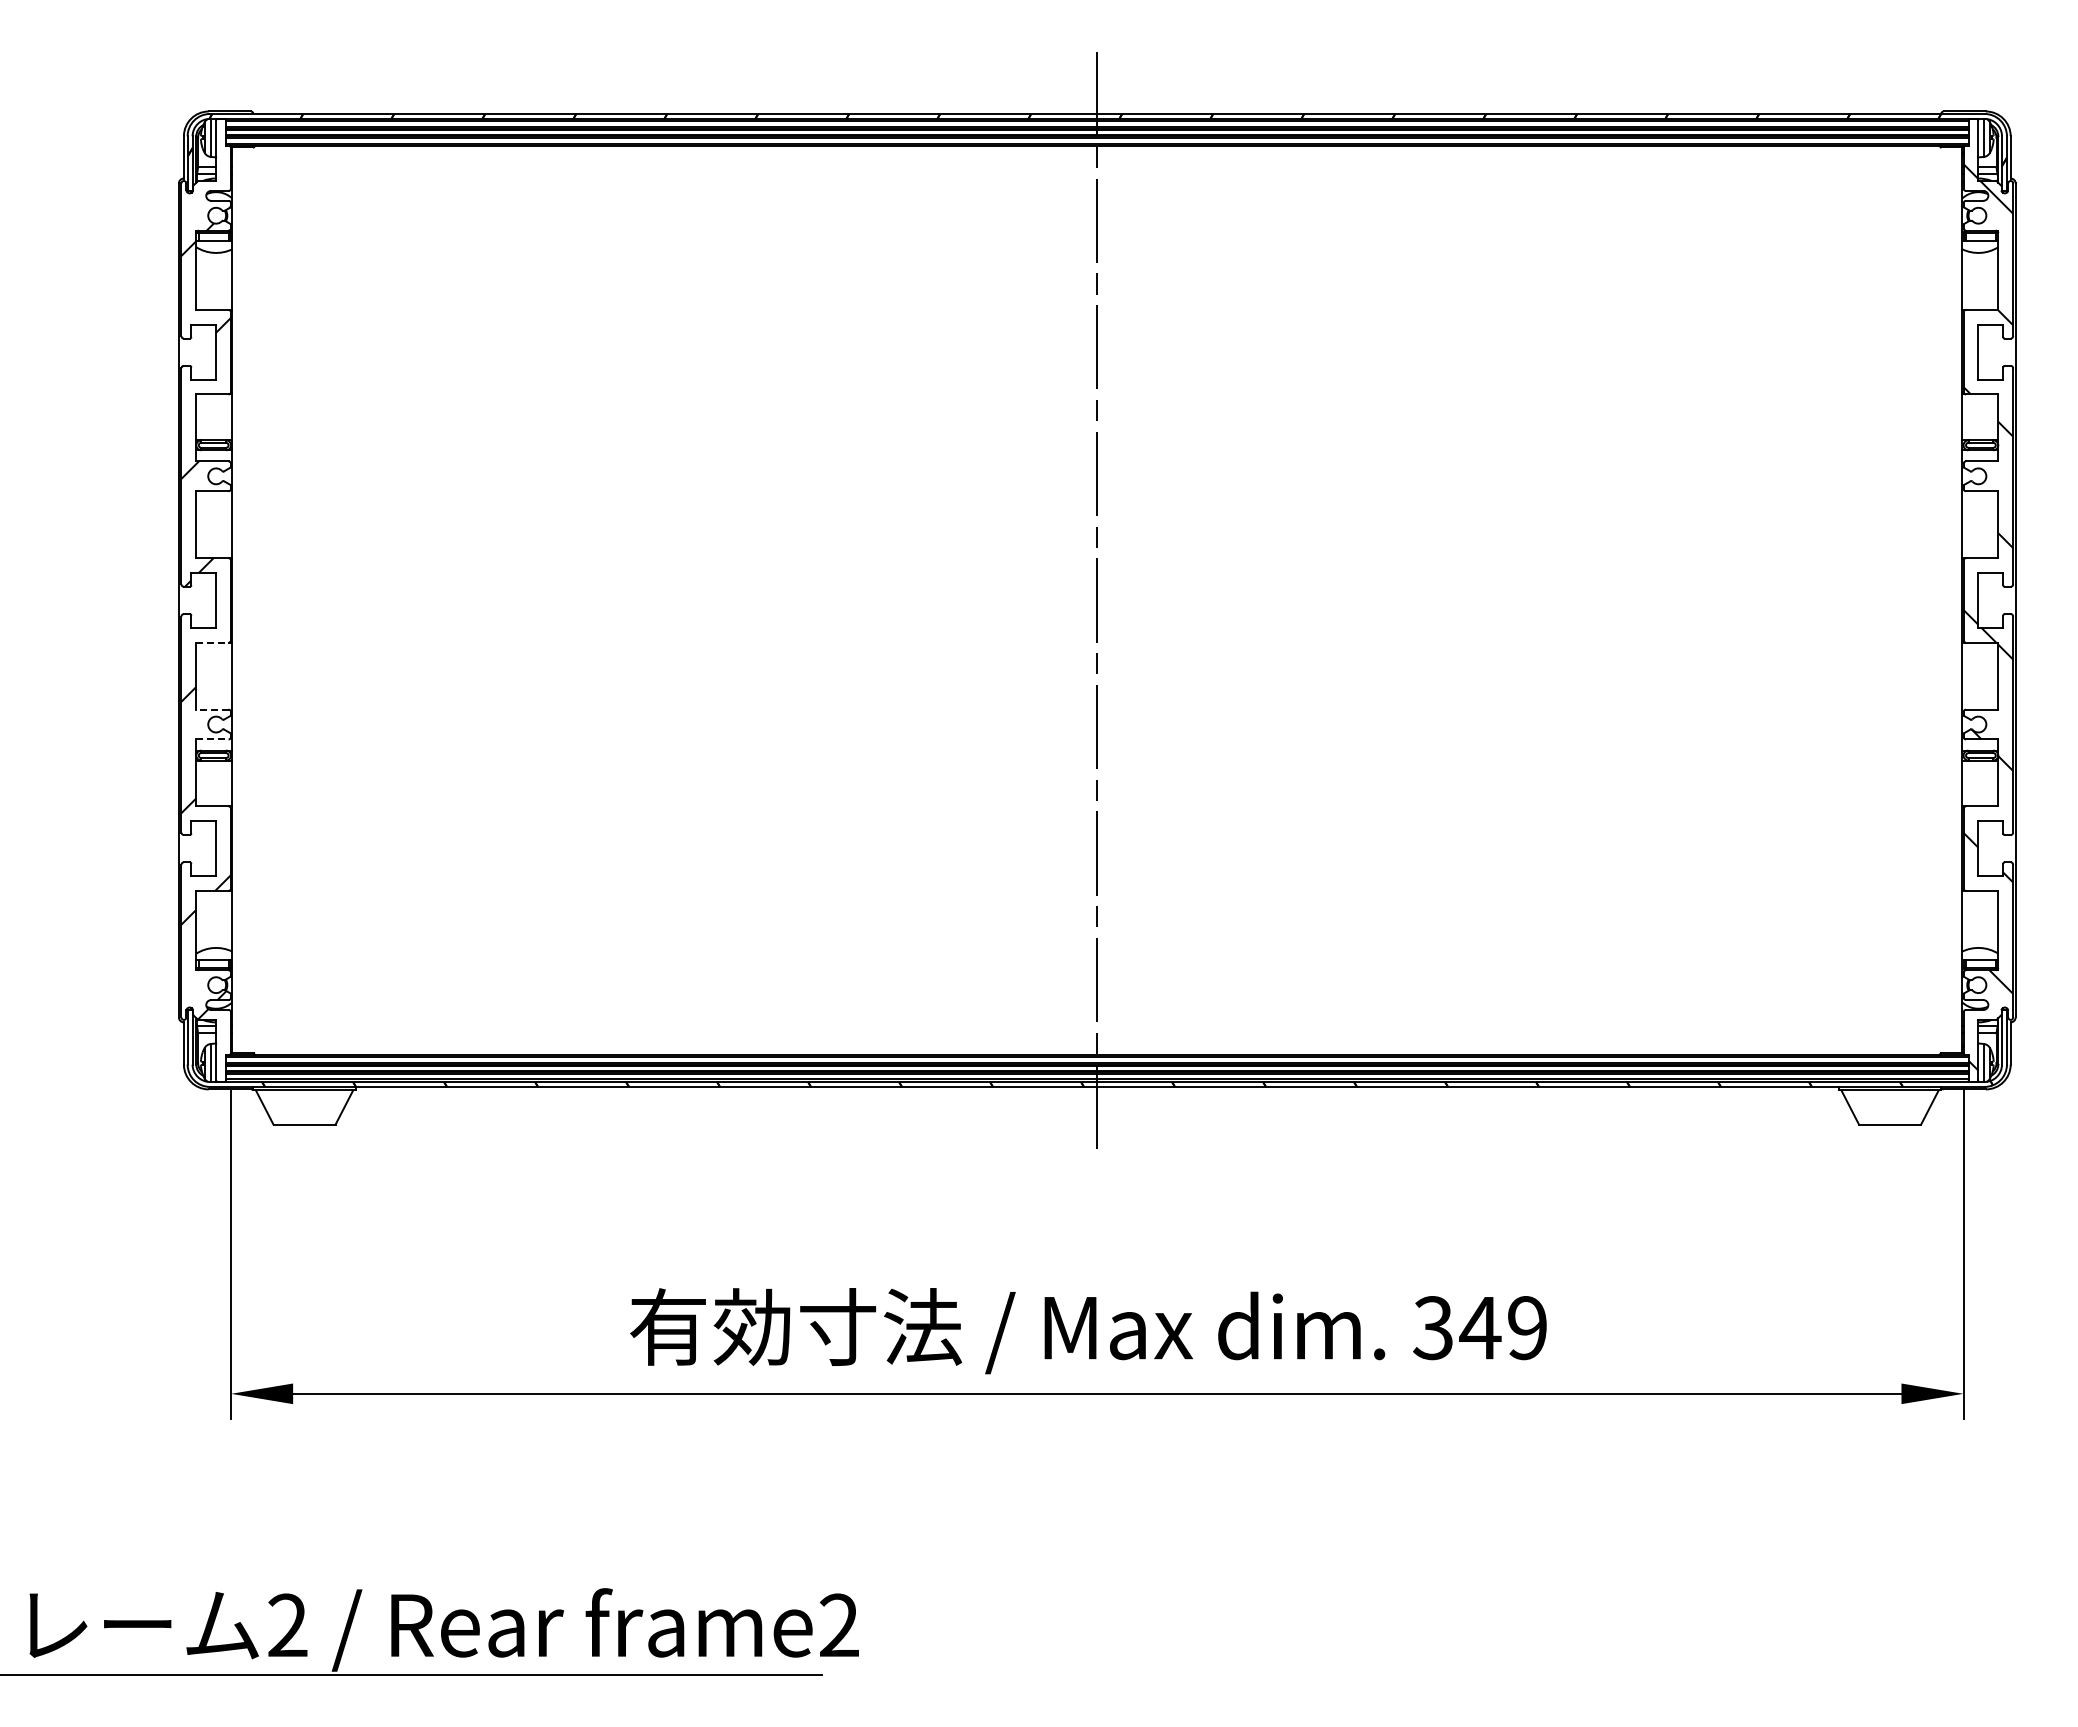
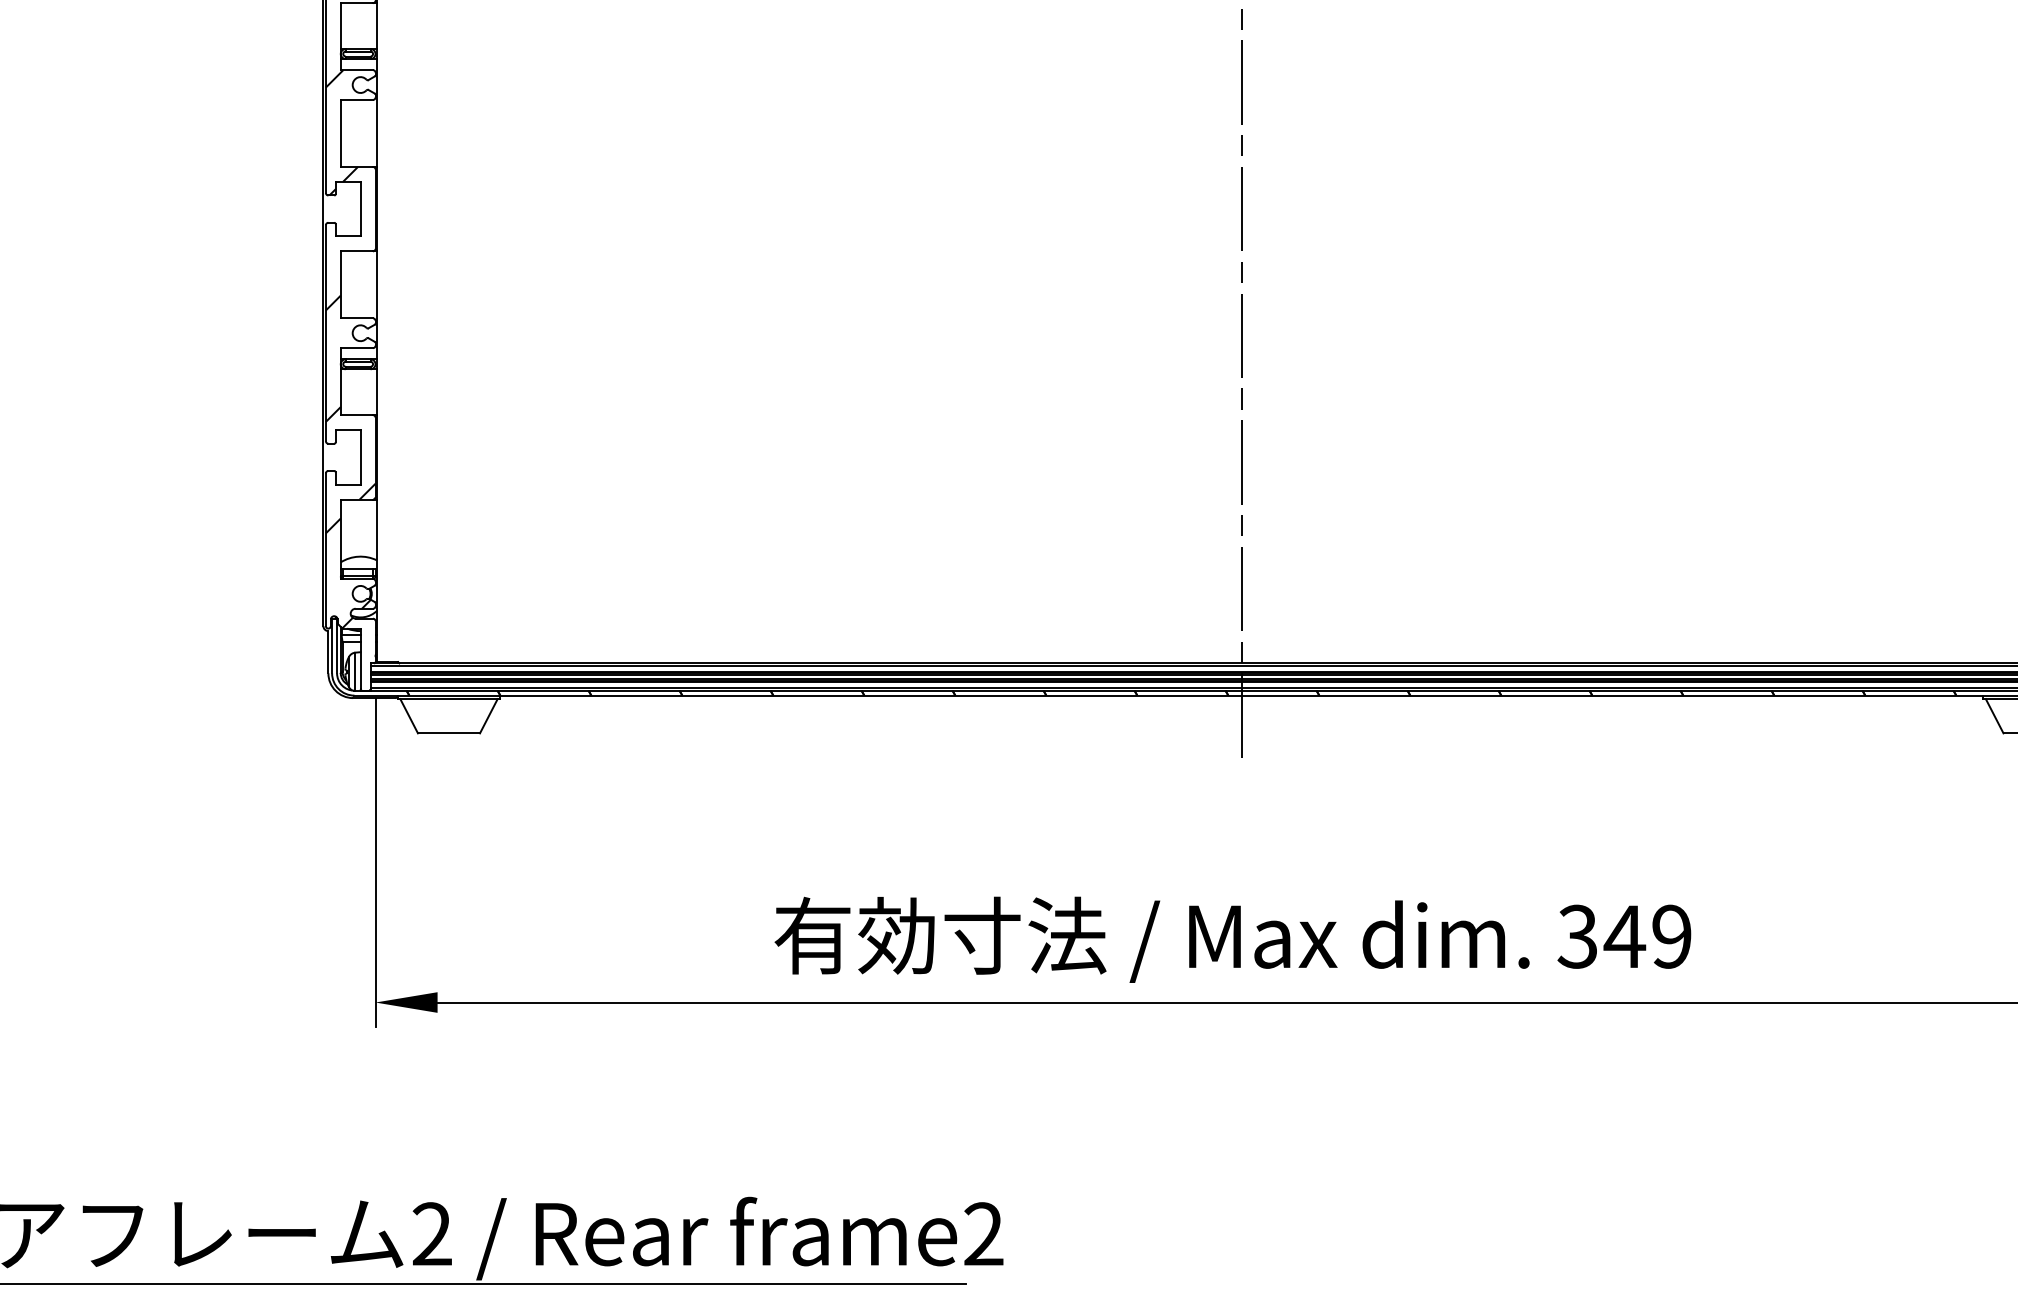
line: (212, 642) -> (356, 251), dashed -> solid
line: (211, 709) -> (355, 318), dashed -> solid
line: (212, 739) -> (356, 348), dashed -> solid

